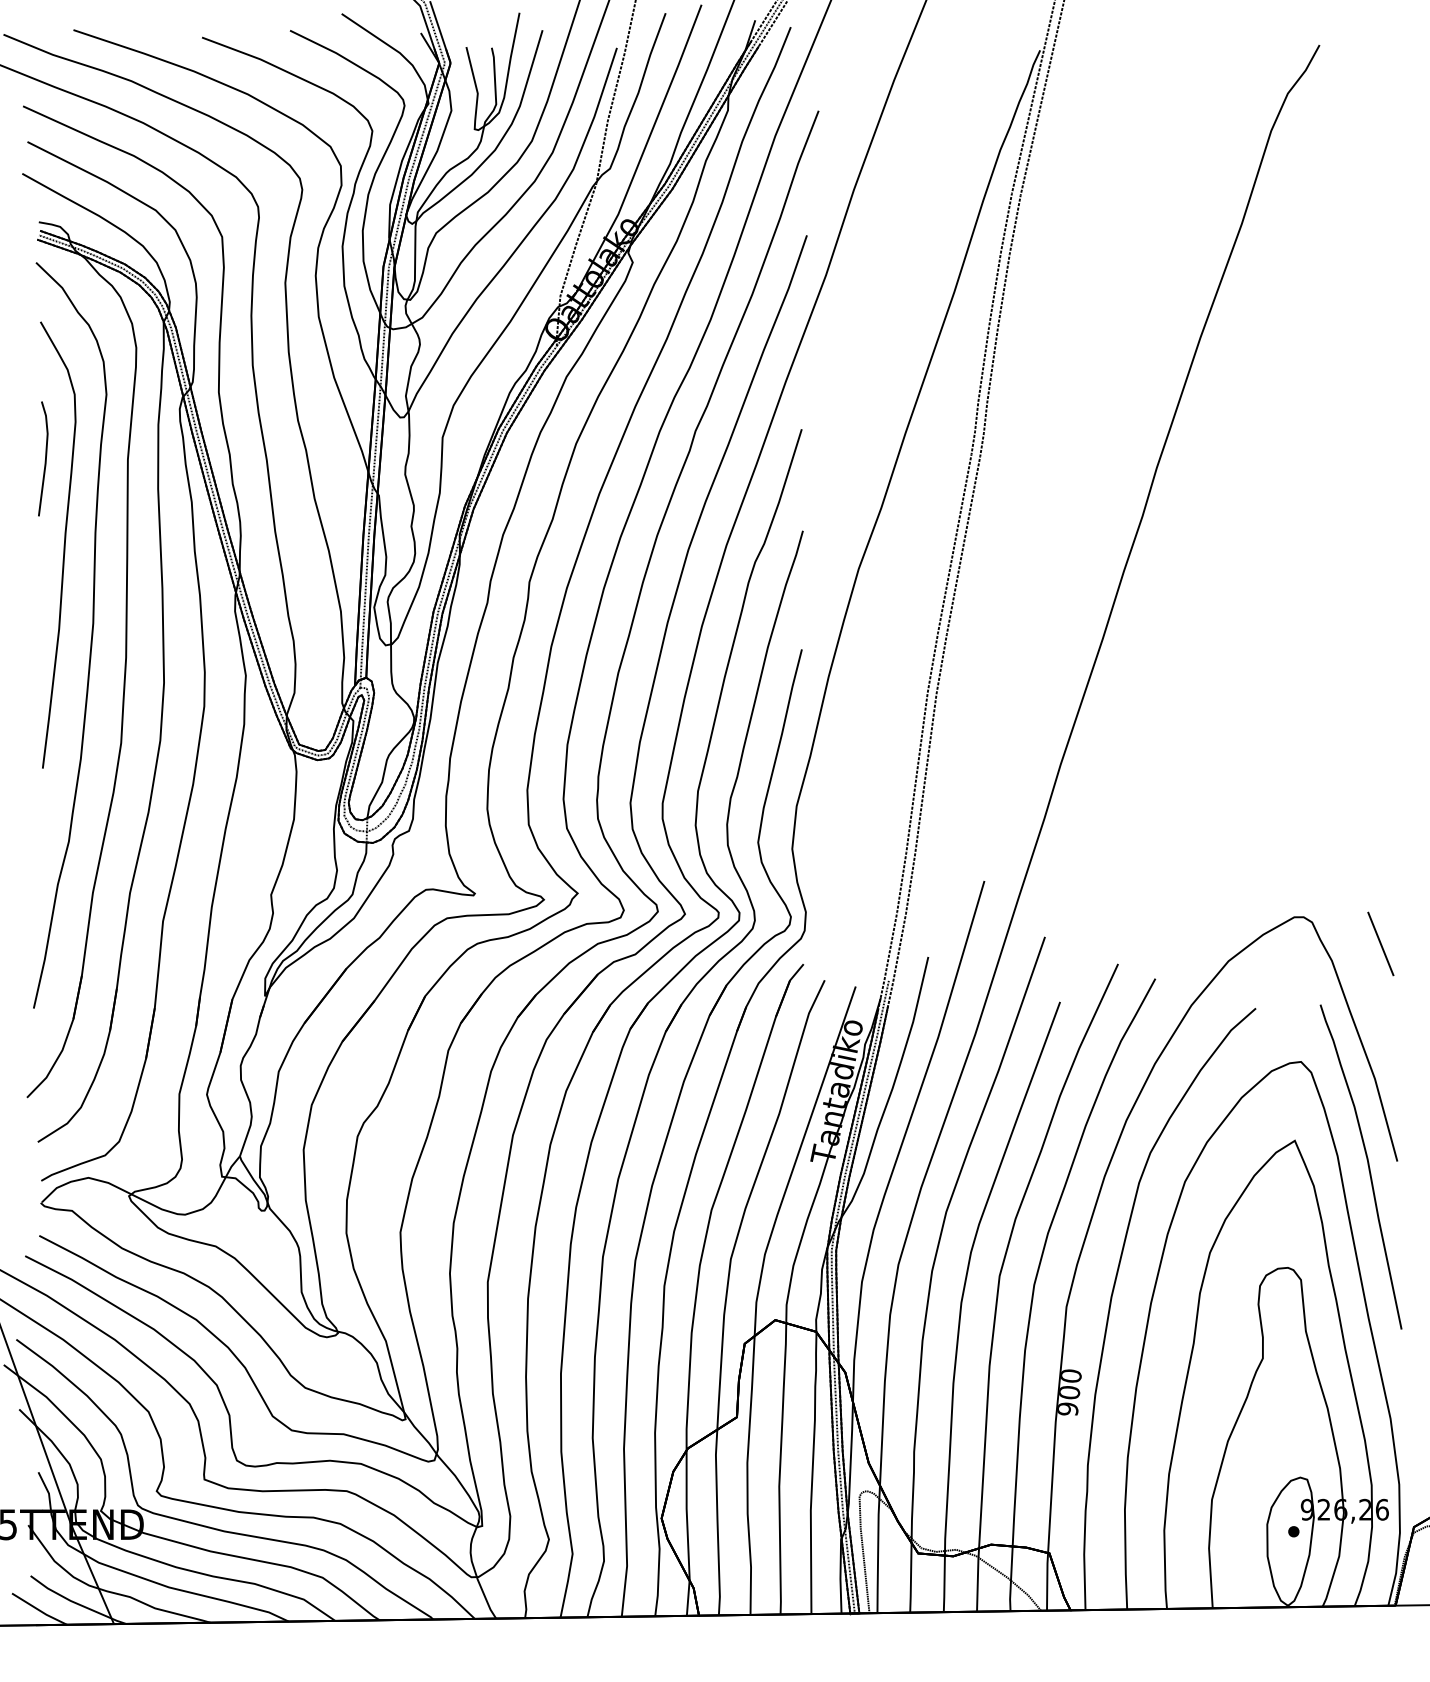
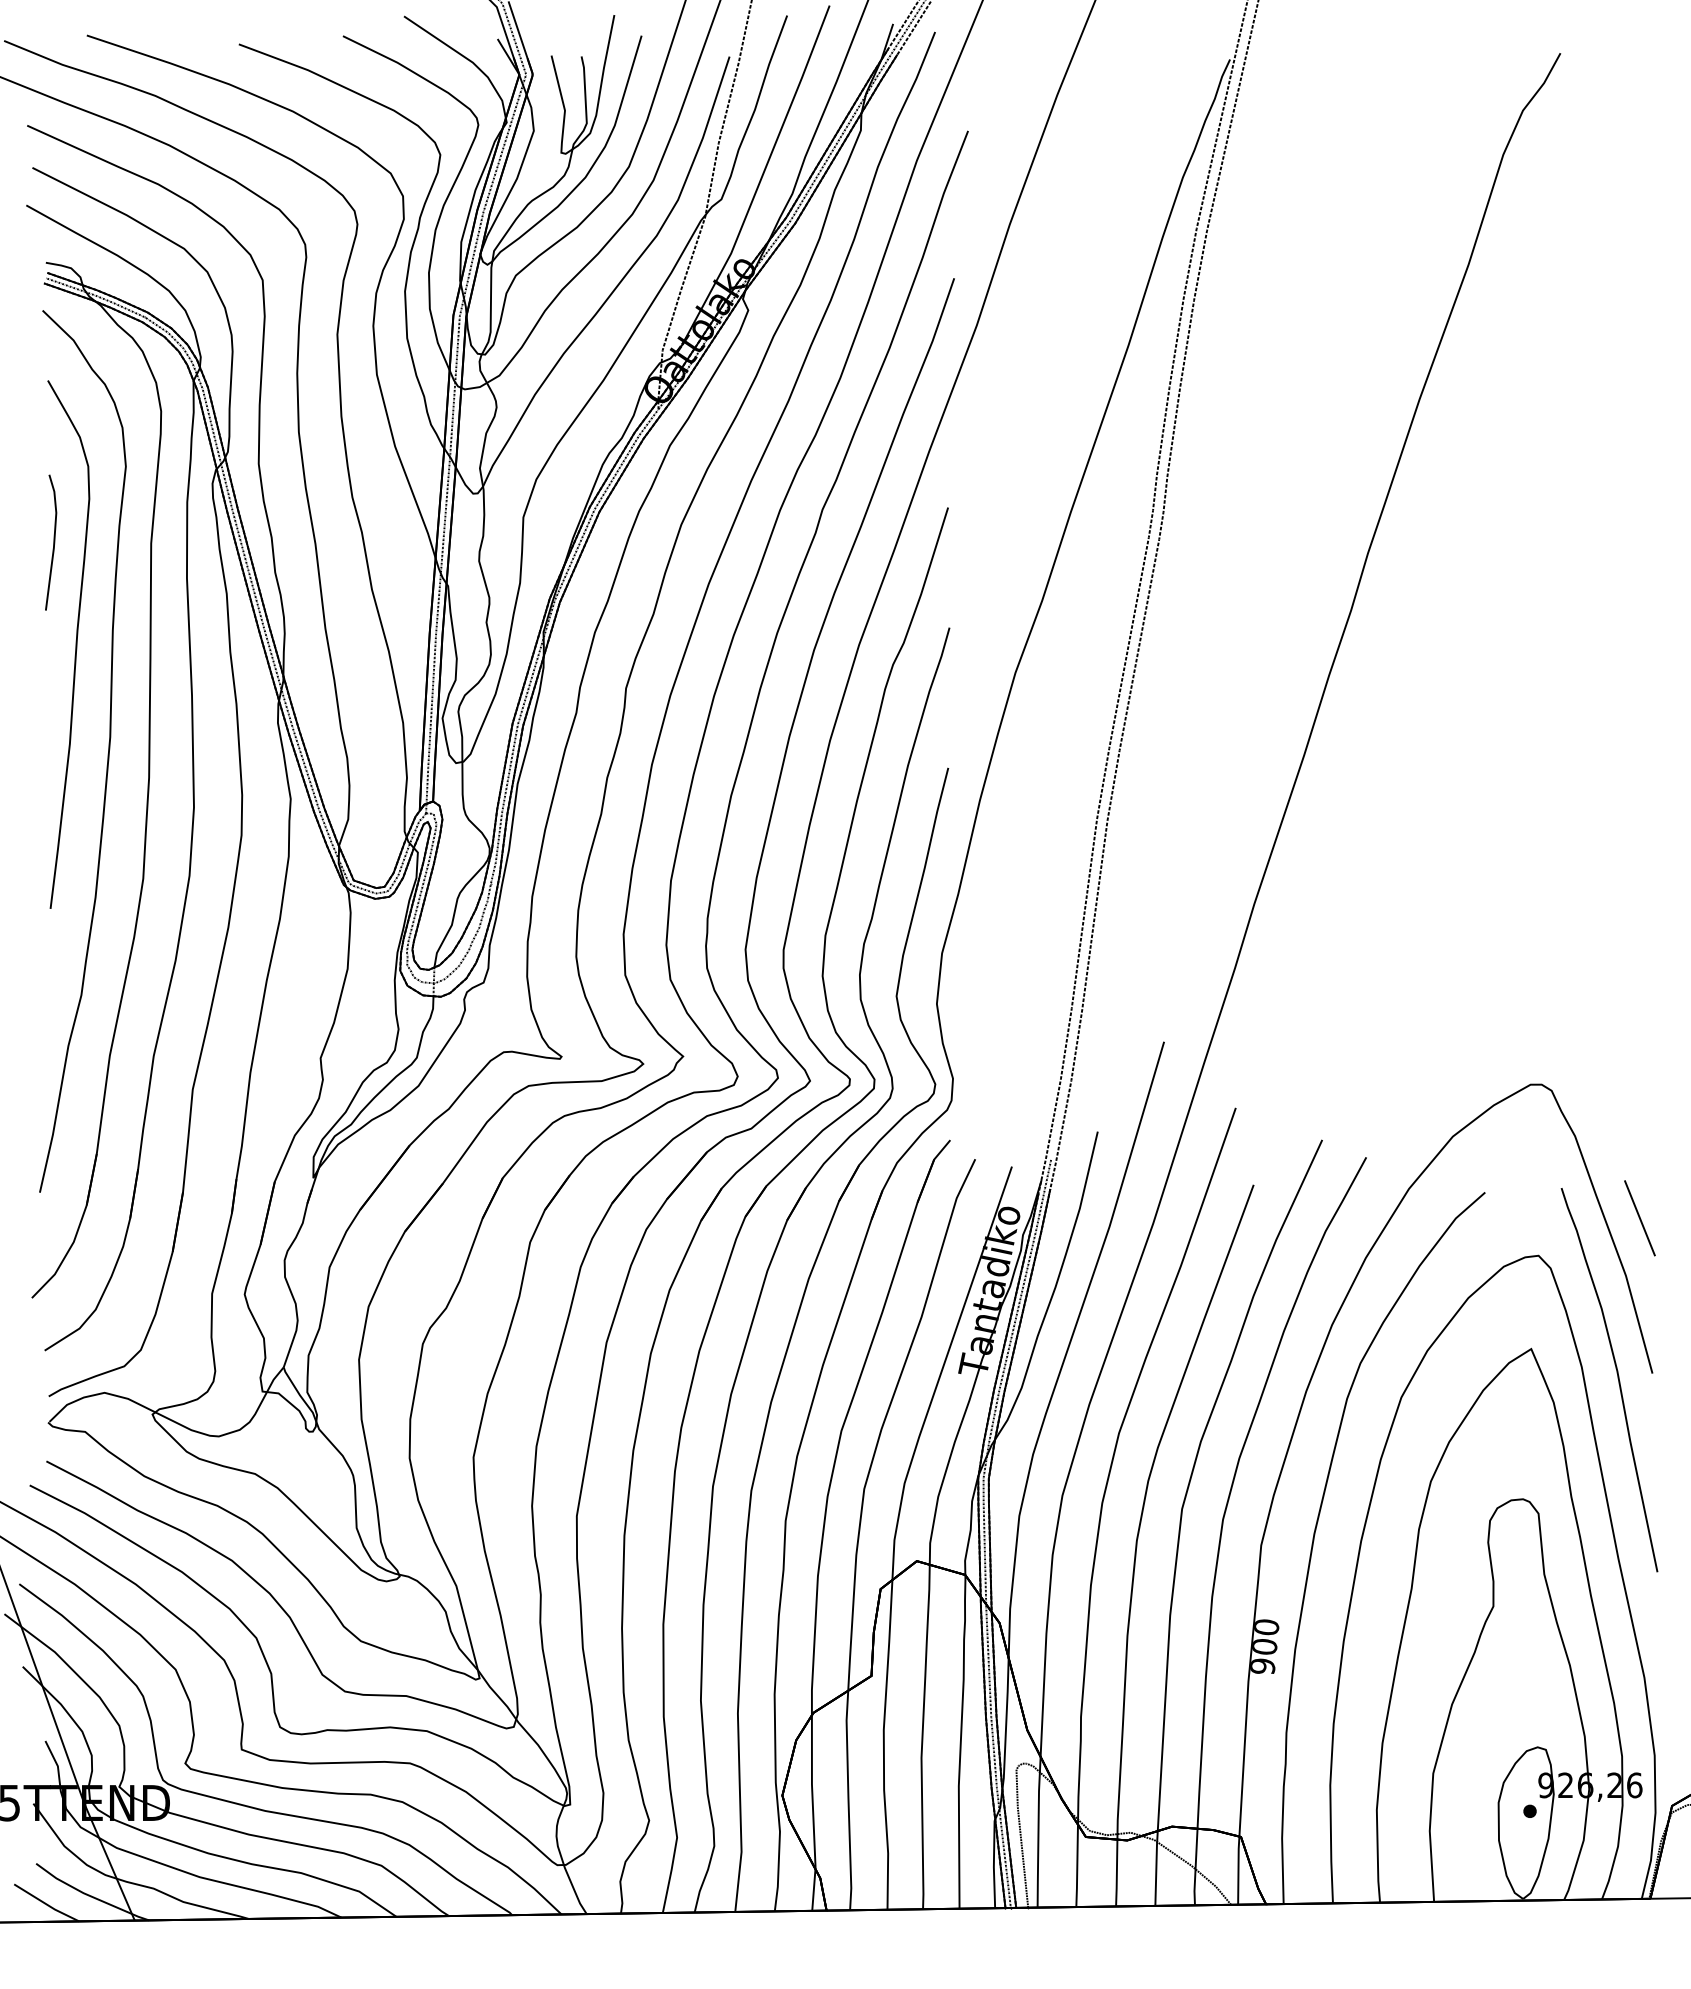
line: (1380, 944) -> (1639, 1218), moved

